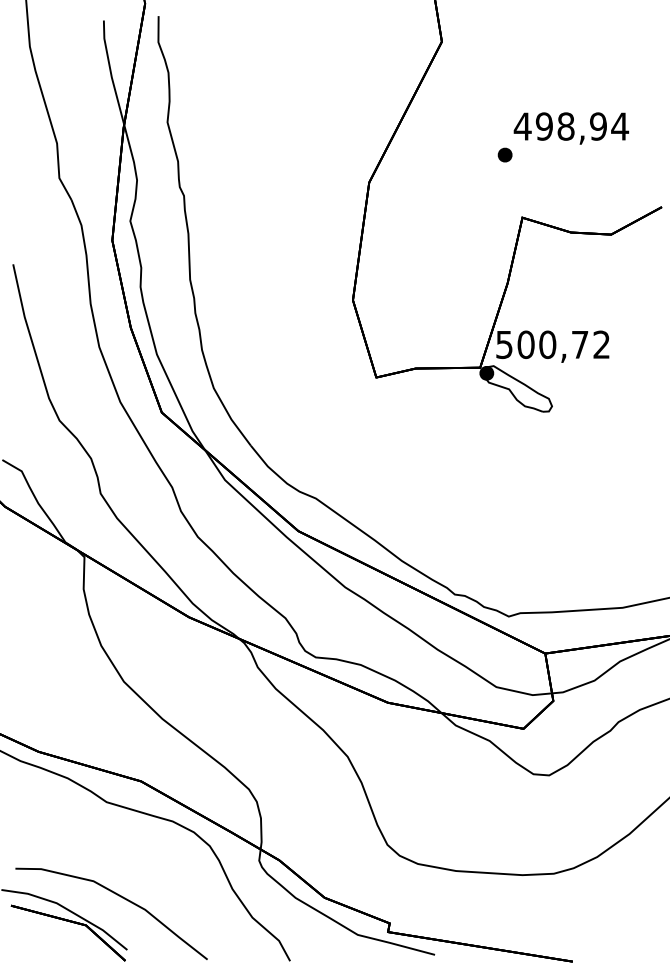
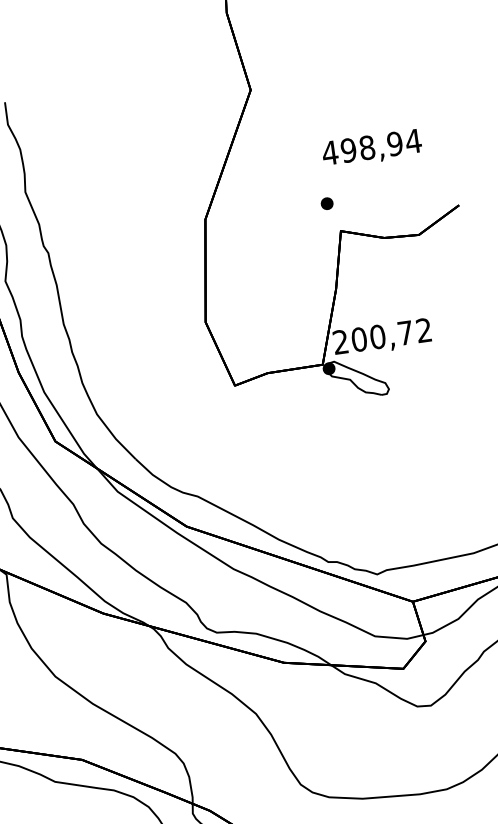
part: (504, 154) -> (326, 203), moved
text: (504, 344) -> (340, 341), 500,72 -> 200,72

